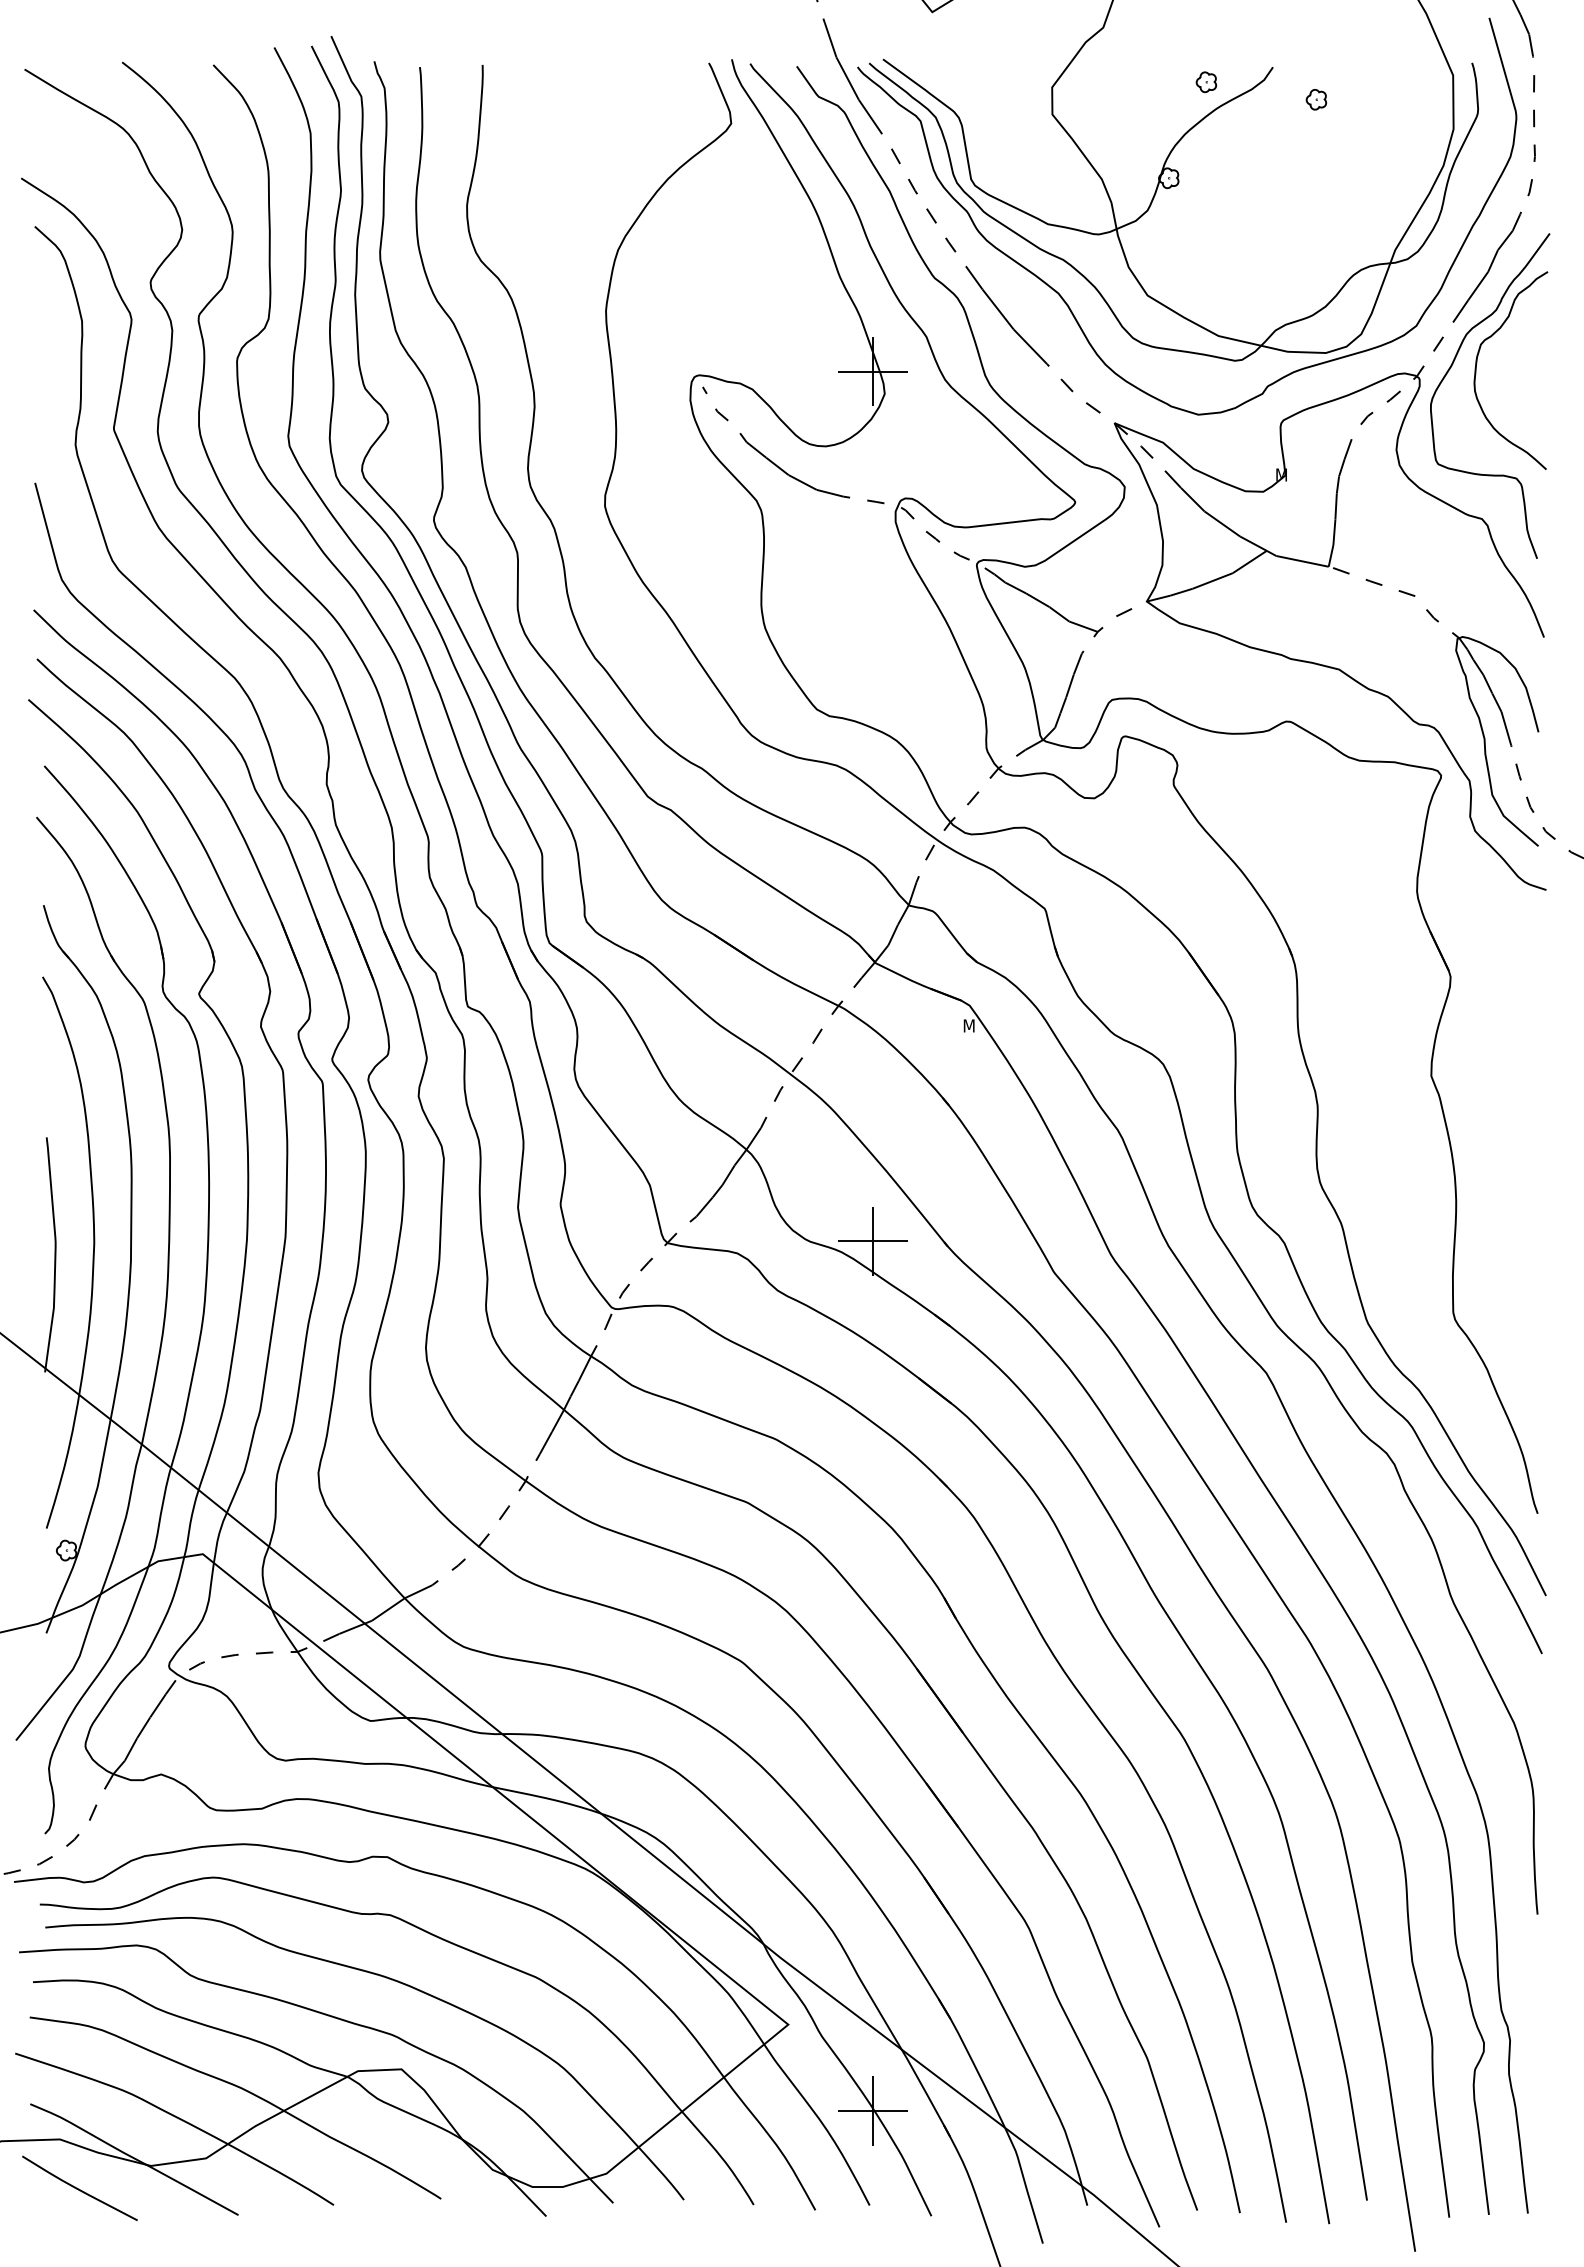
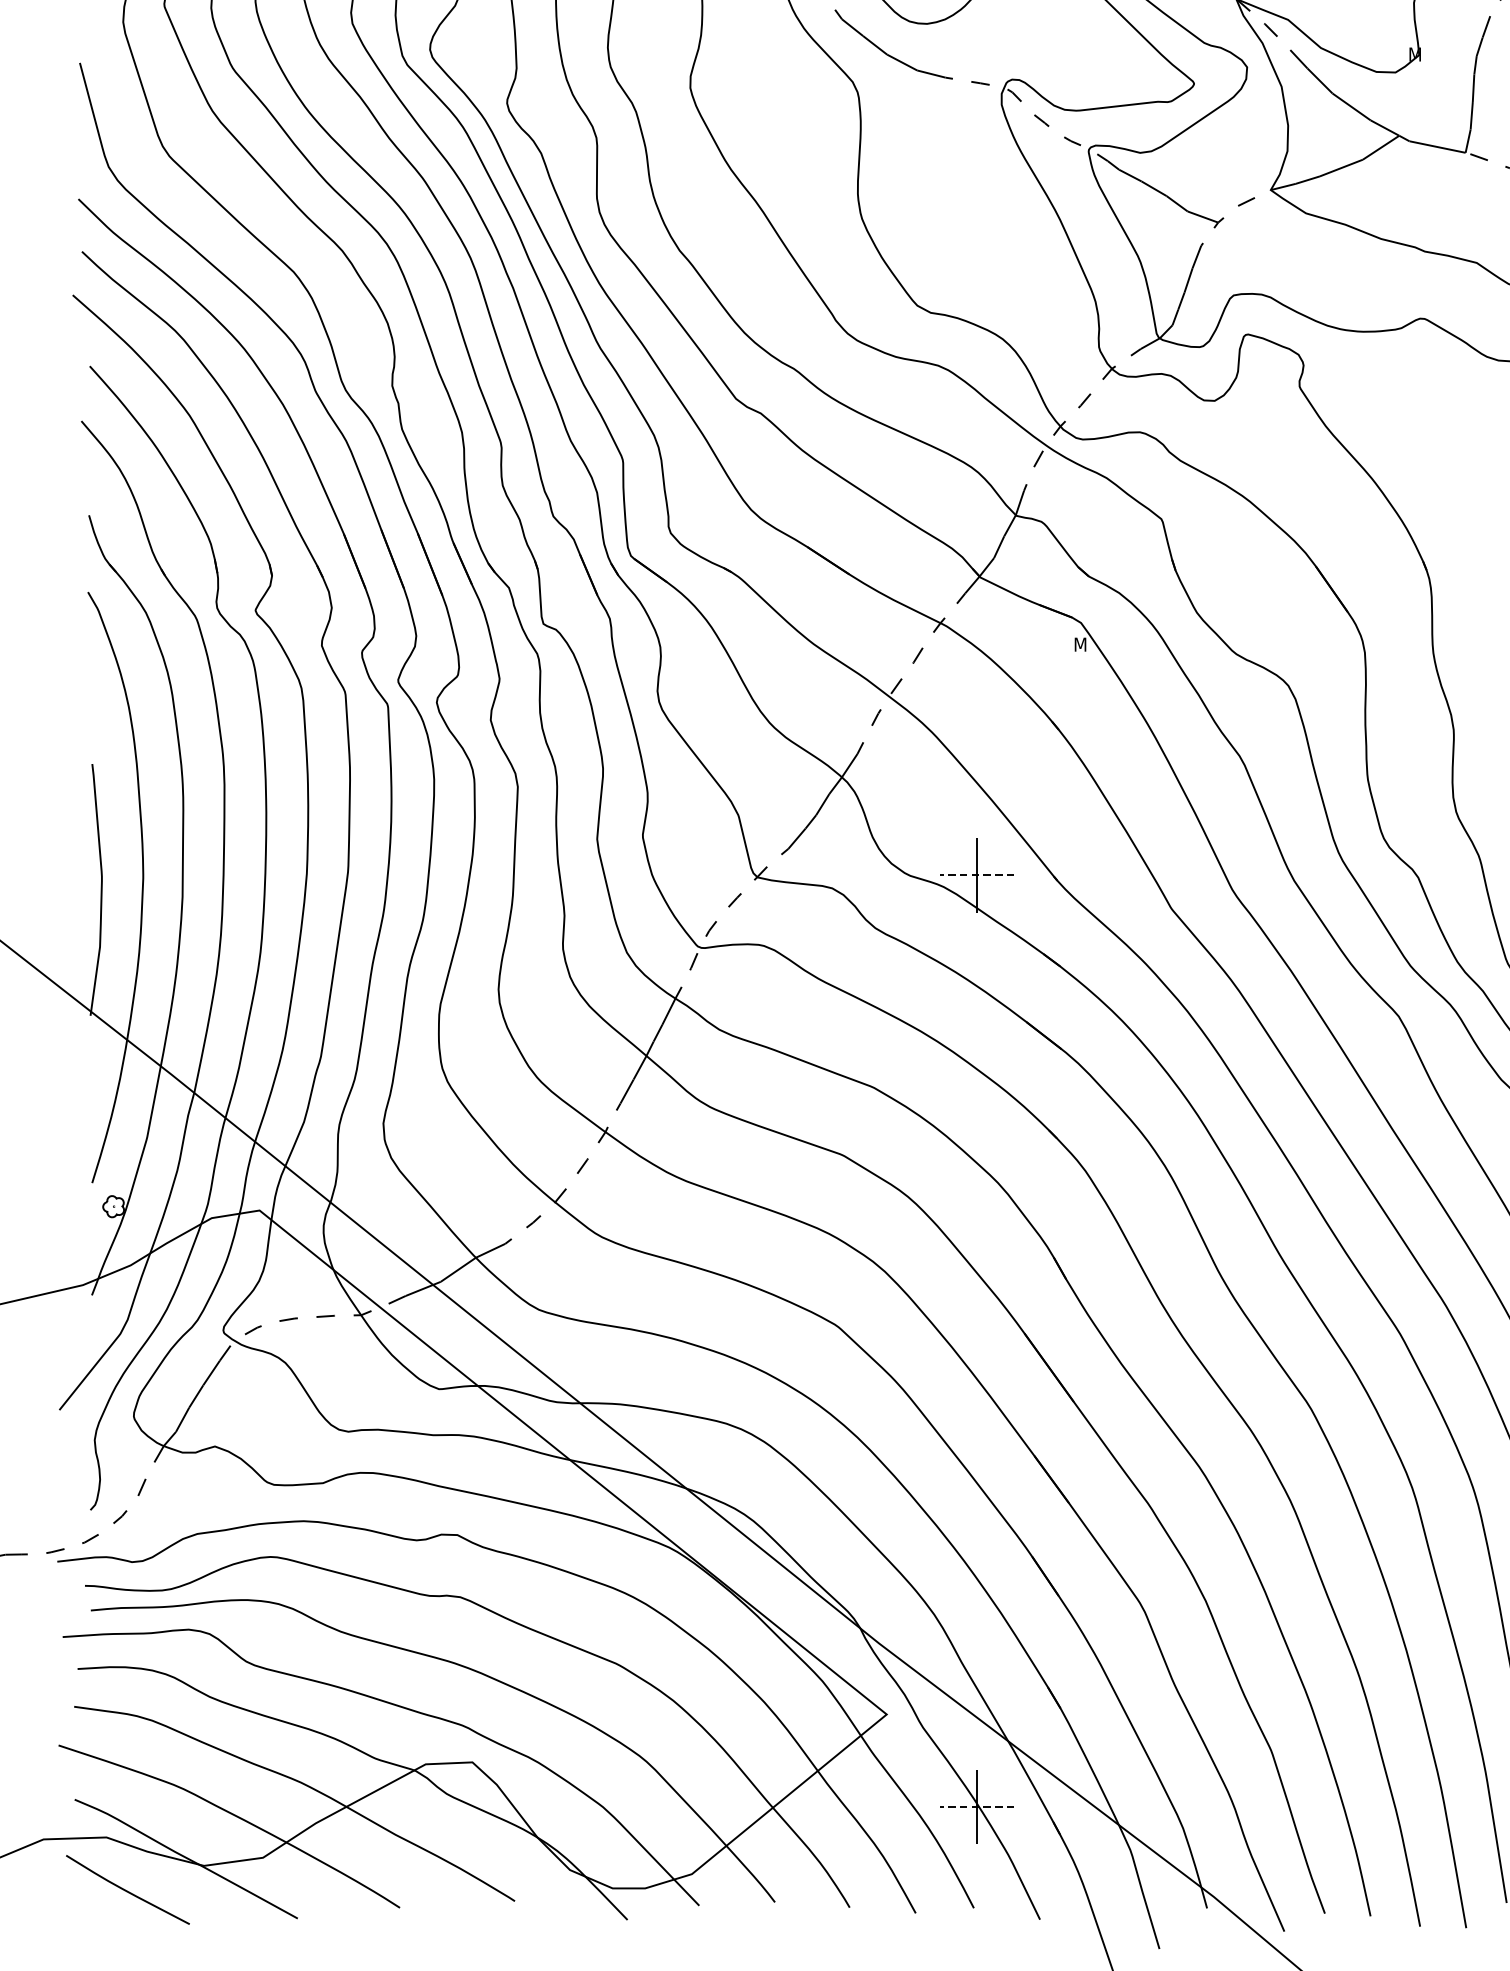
line: (872, 1241) -> (976, 875), solid -> dashed
line: (872, 2110) -> (976, 1806), solid -> dashed

